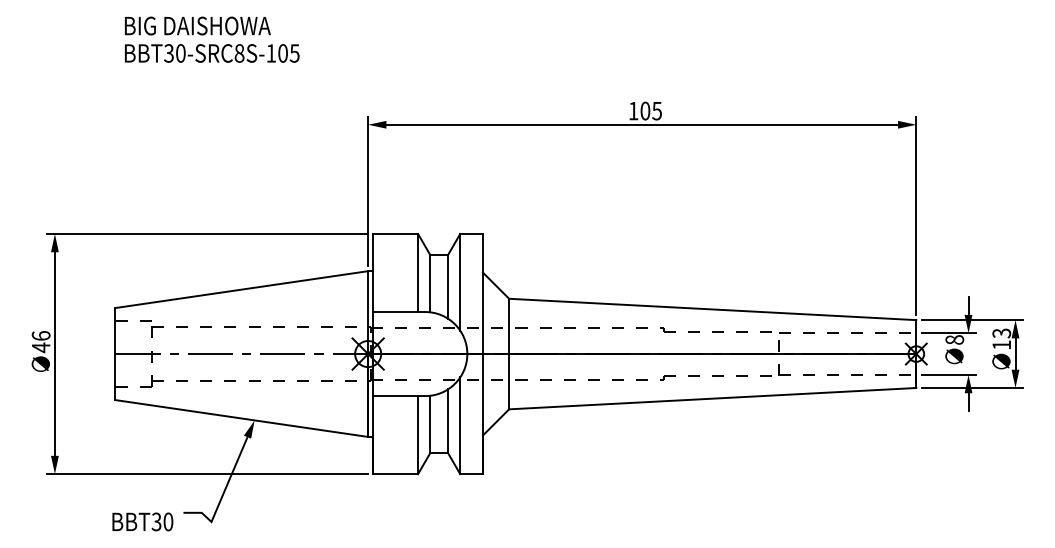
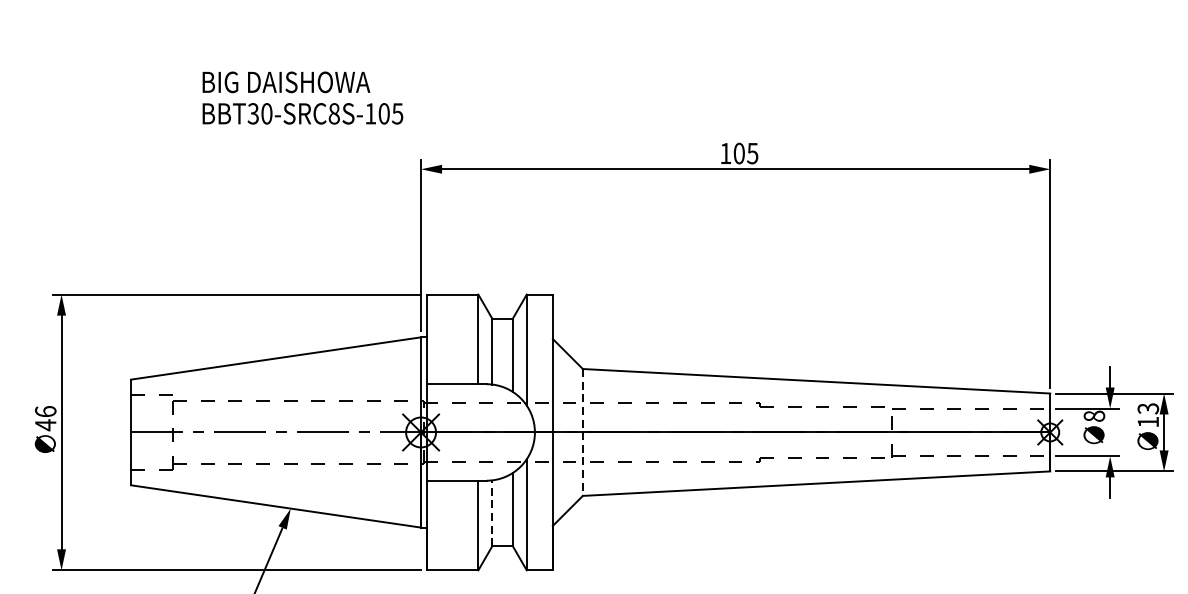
text: (212, 39) -> (303, 97), moved
line: (509, 354) -> (583, 432), solid -> dashed
line: (430, 424) -> (492, 513), solid -> dashed

